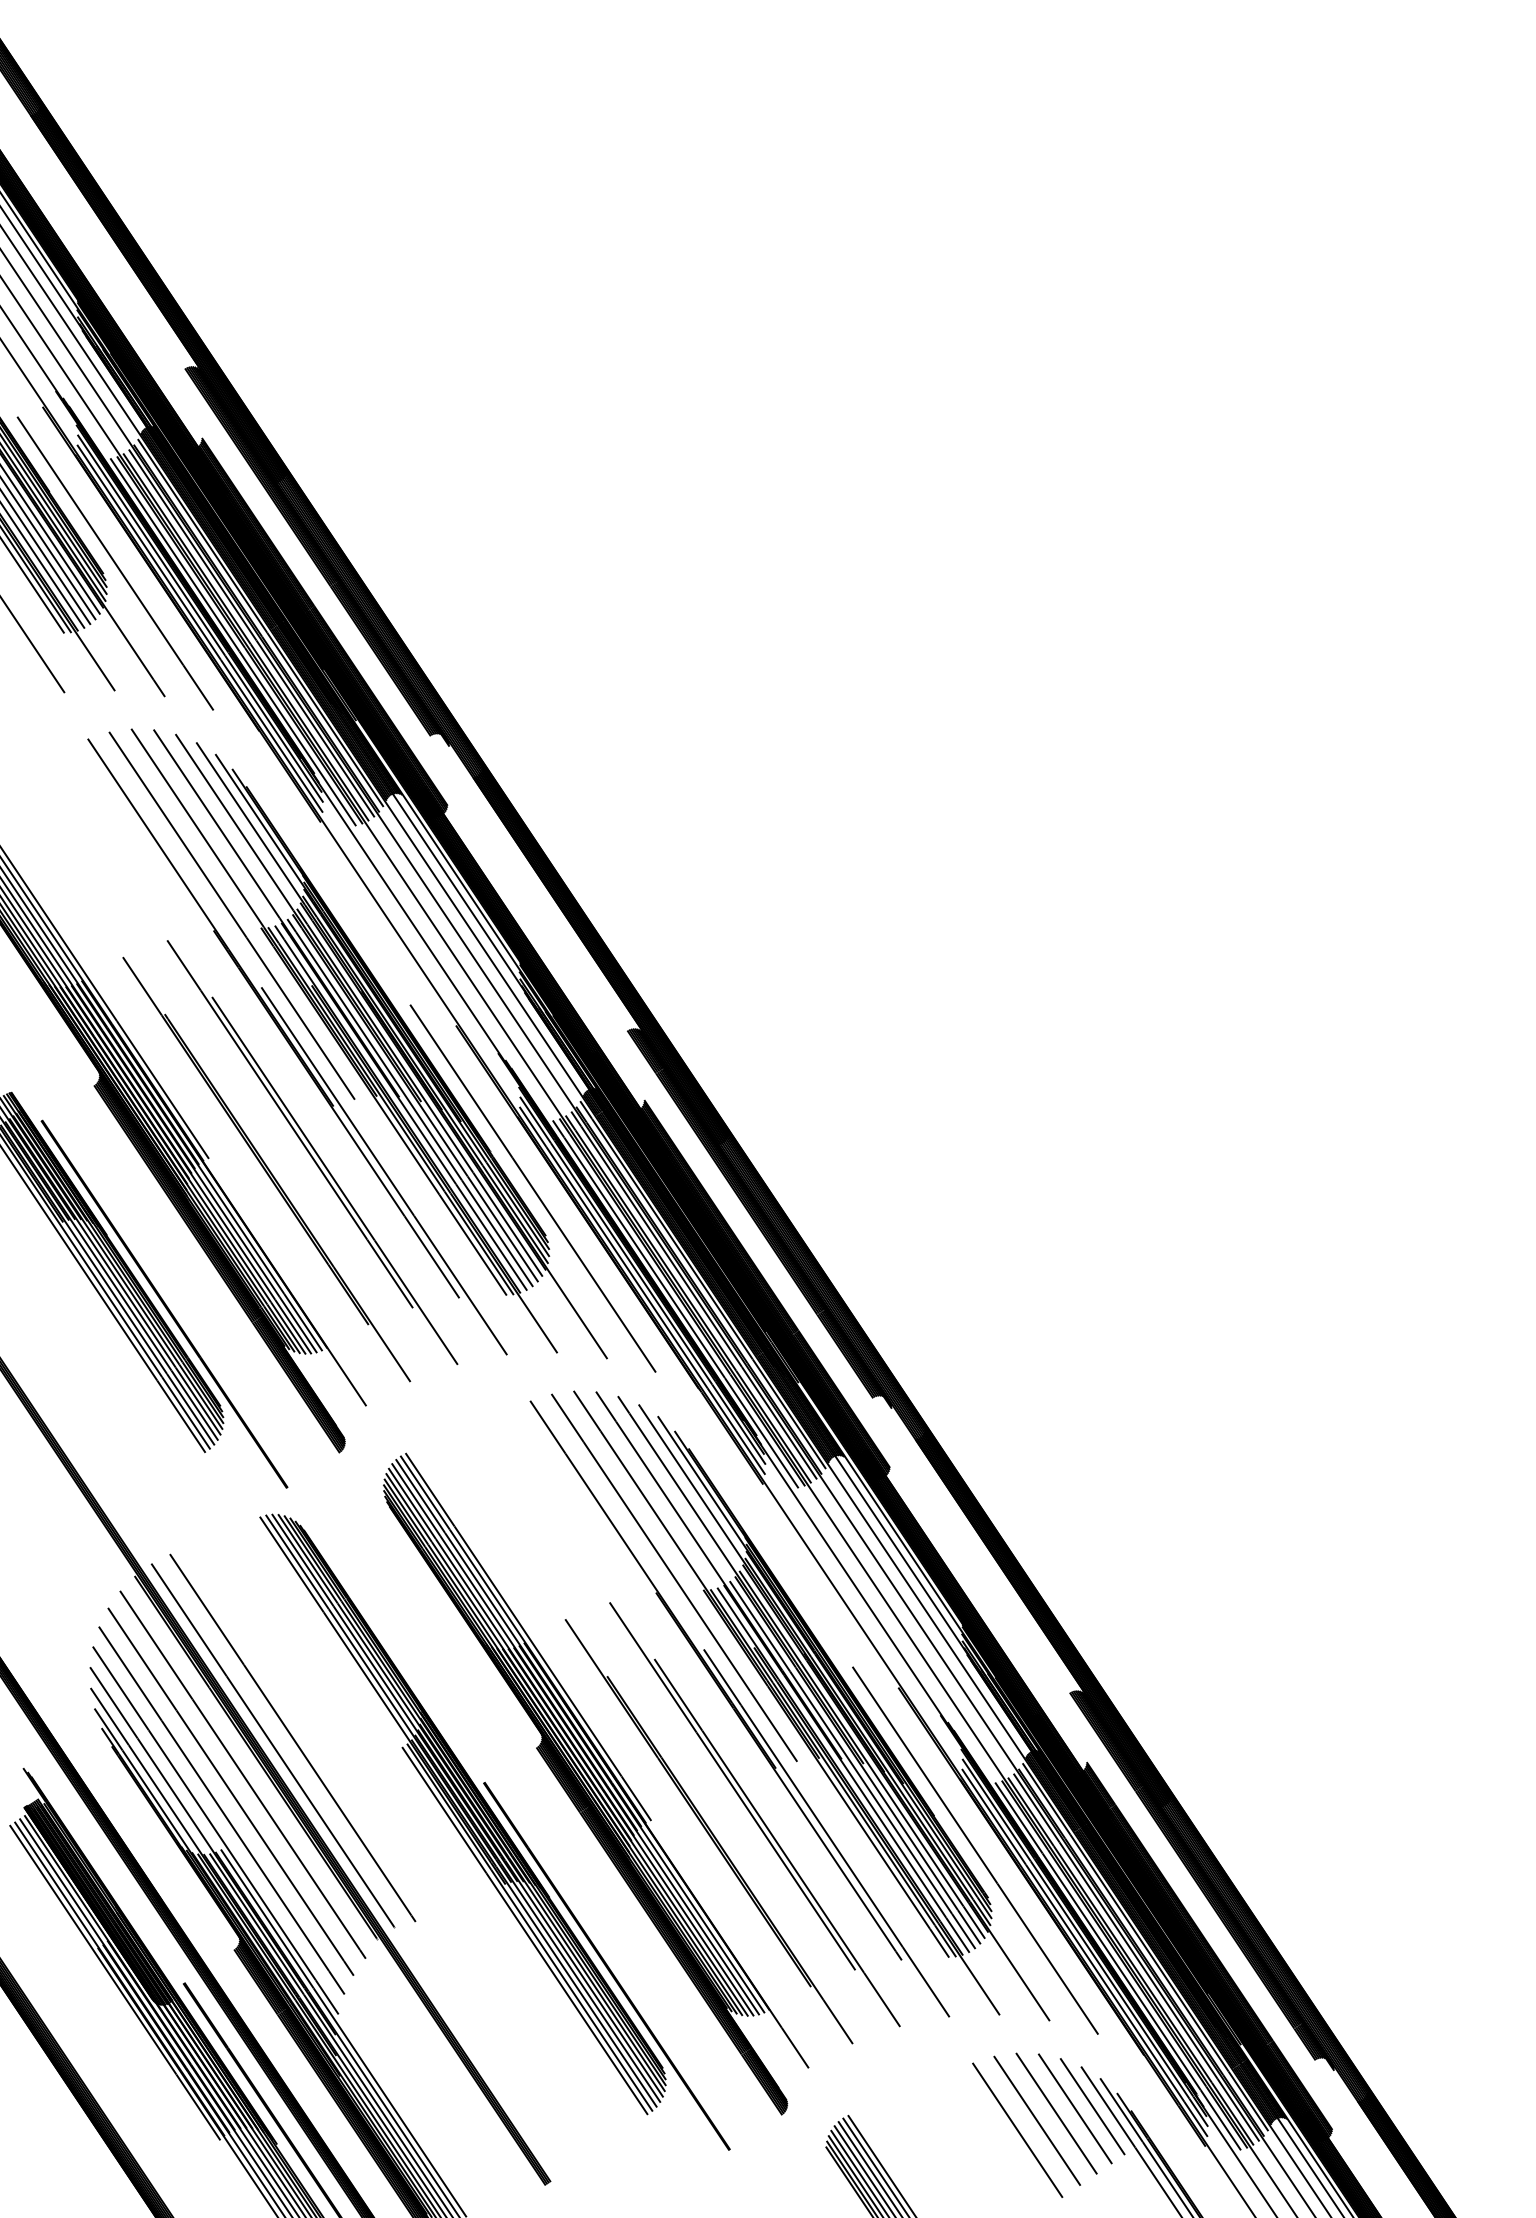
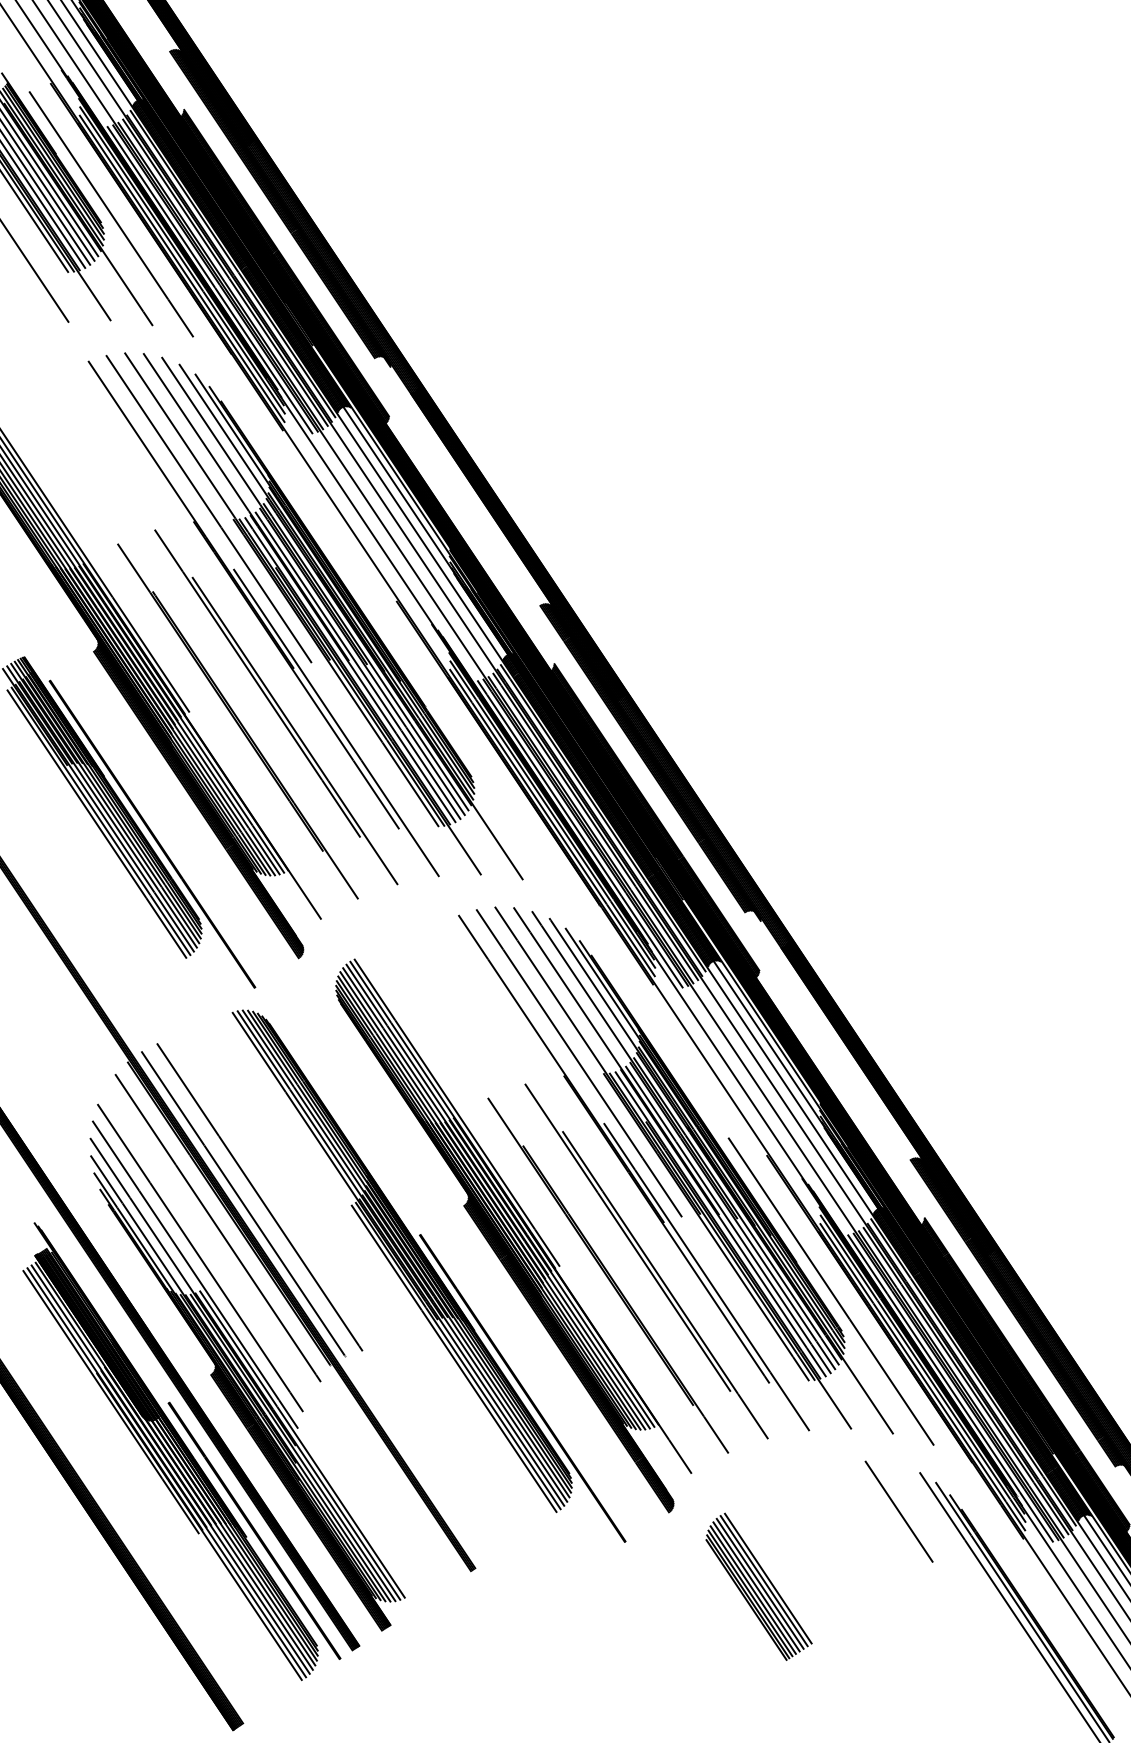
line: (532, 1188) -> (460, 737), removed
line: (230, 1791) -> (207, 1242), removed
line: (1092, 2106) -> (929, 1505), removed
line: (1075, 2108) -> (914, 1507), removed
line: (1036, 2120) -> (882, 1517), removed
line: (1017, 2129) -> (866, 1524), removed

